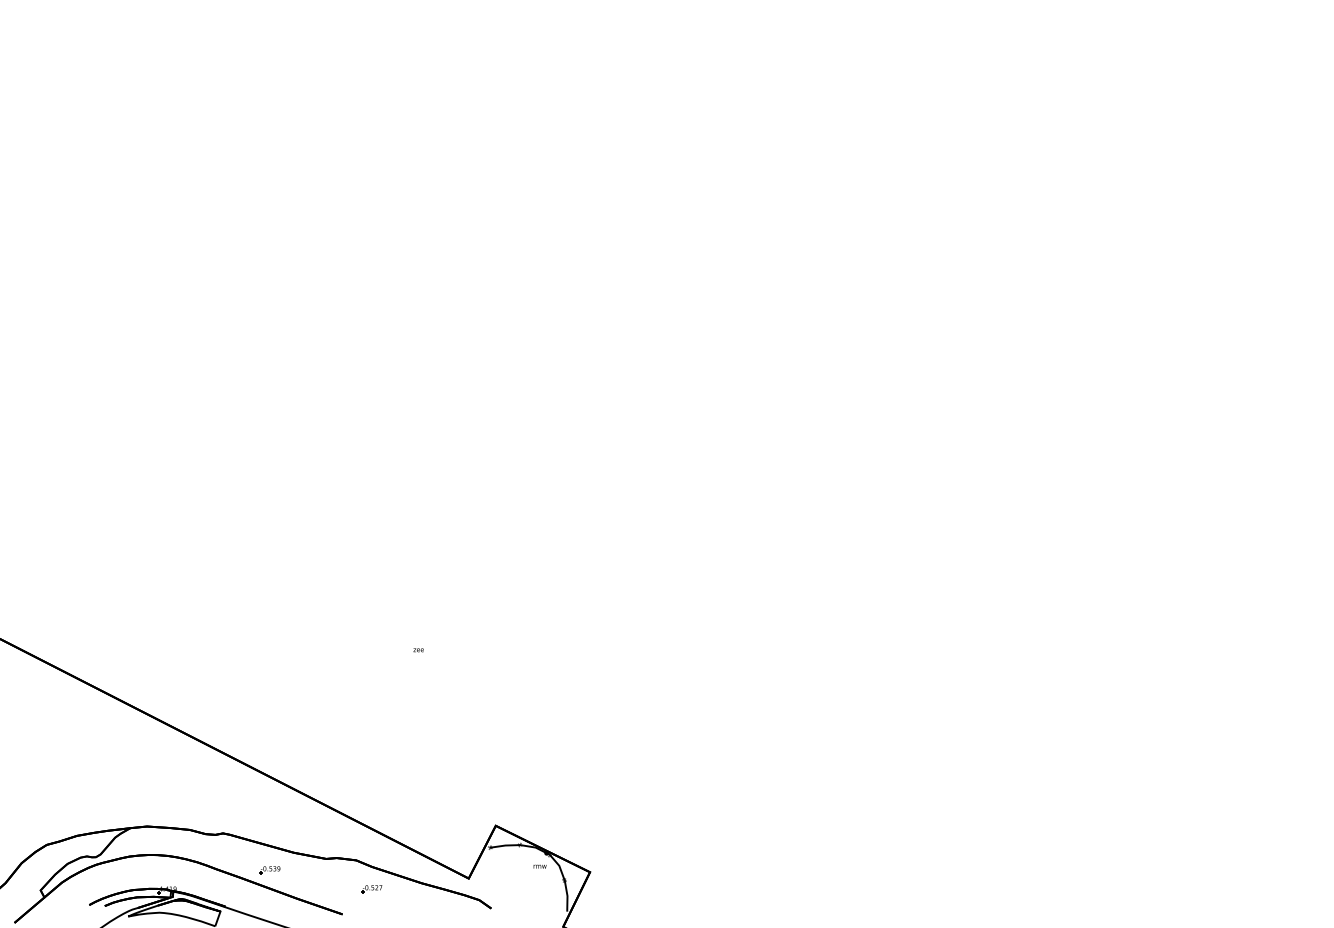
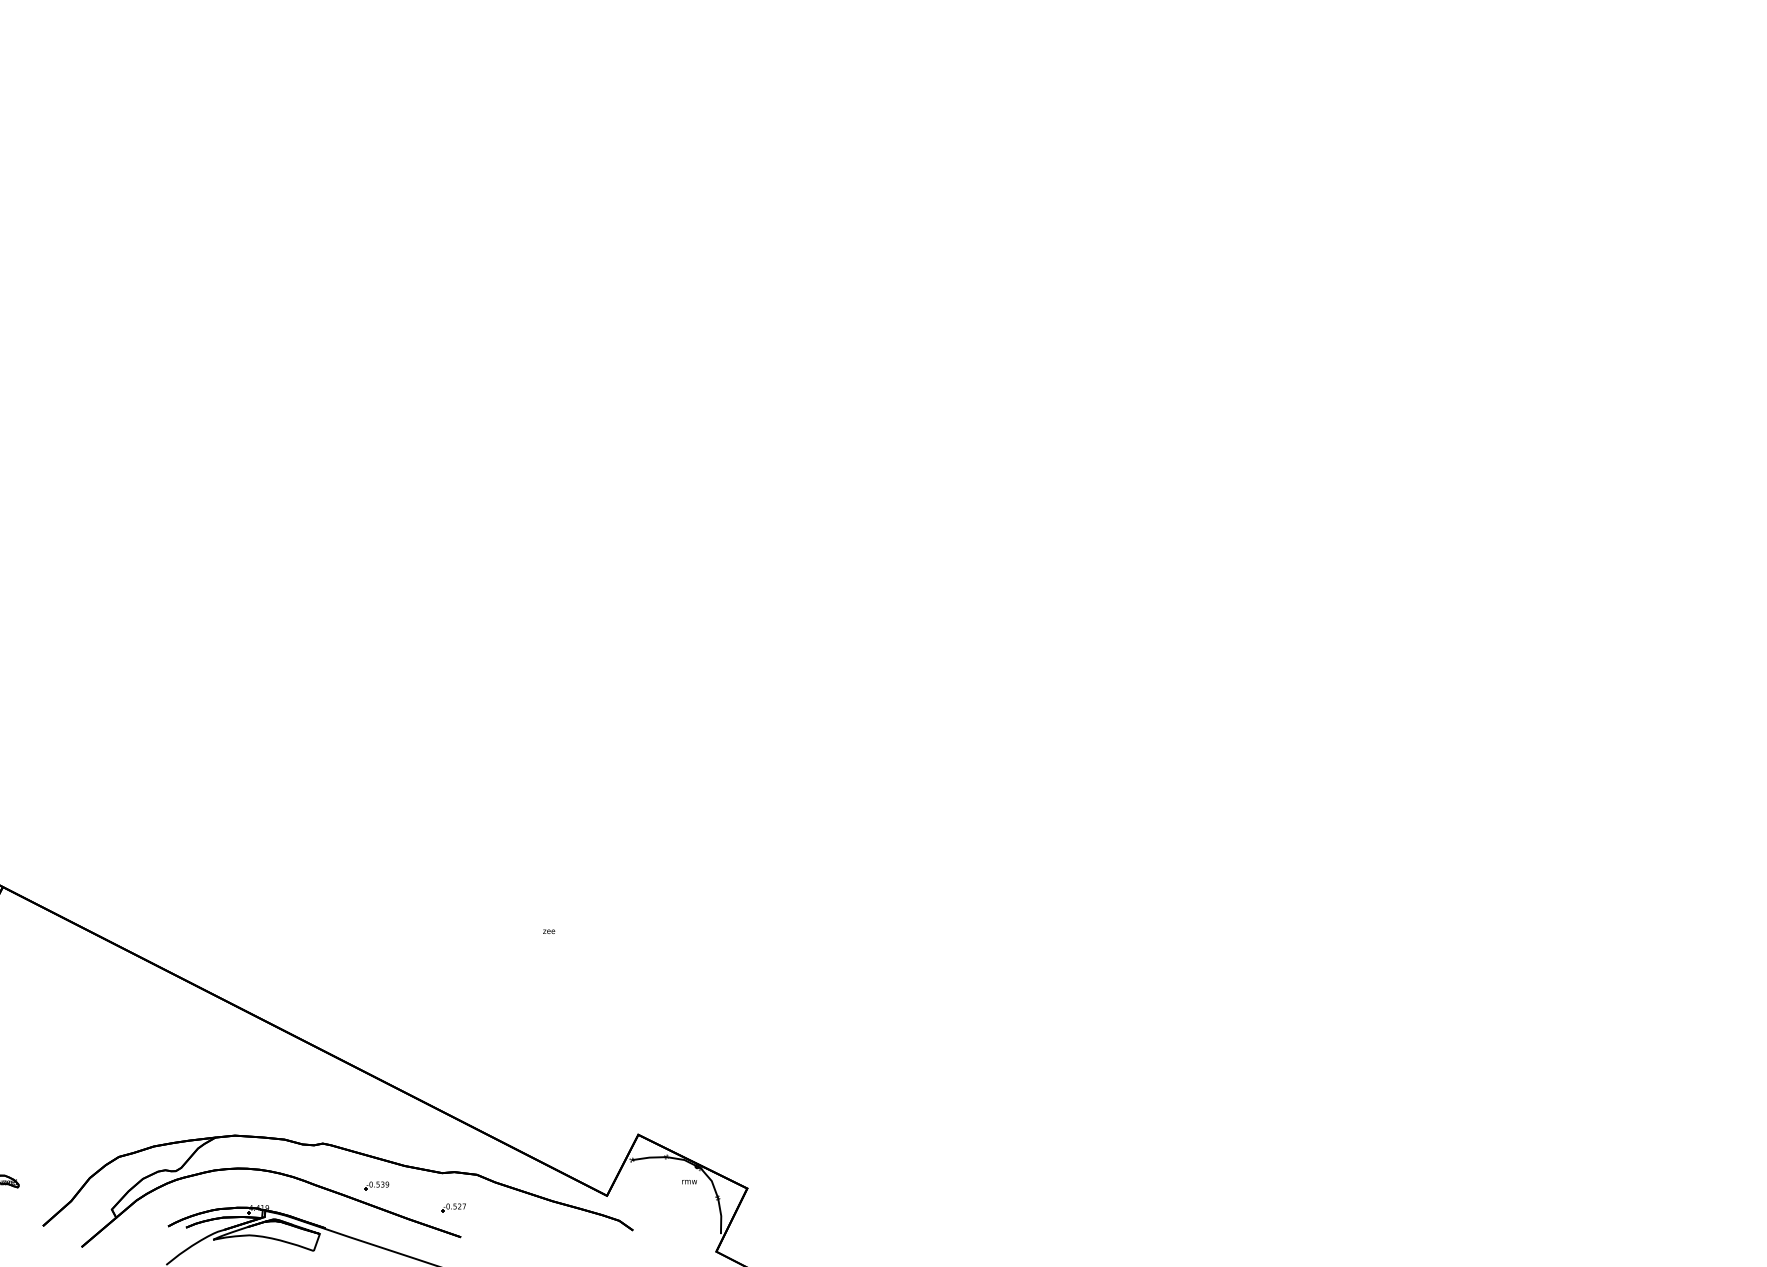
part: (371, 888) -> (453, 1207), moved

